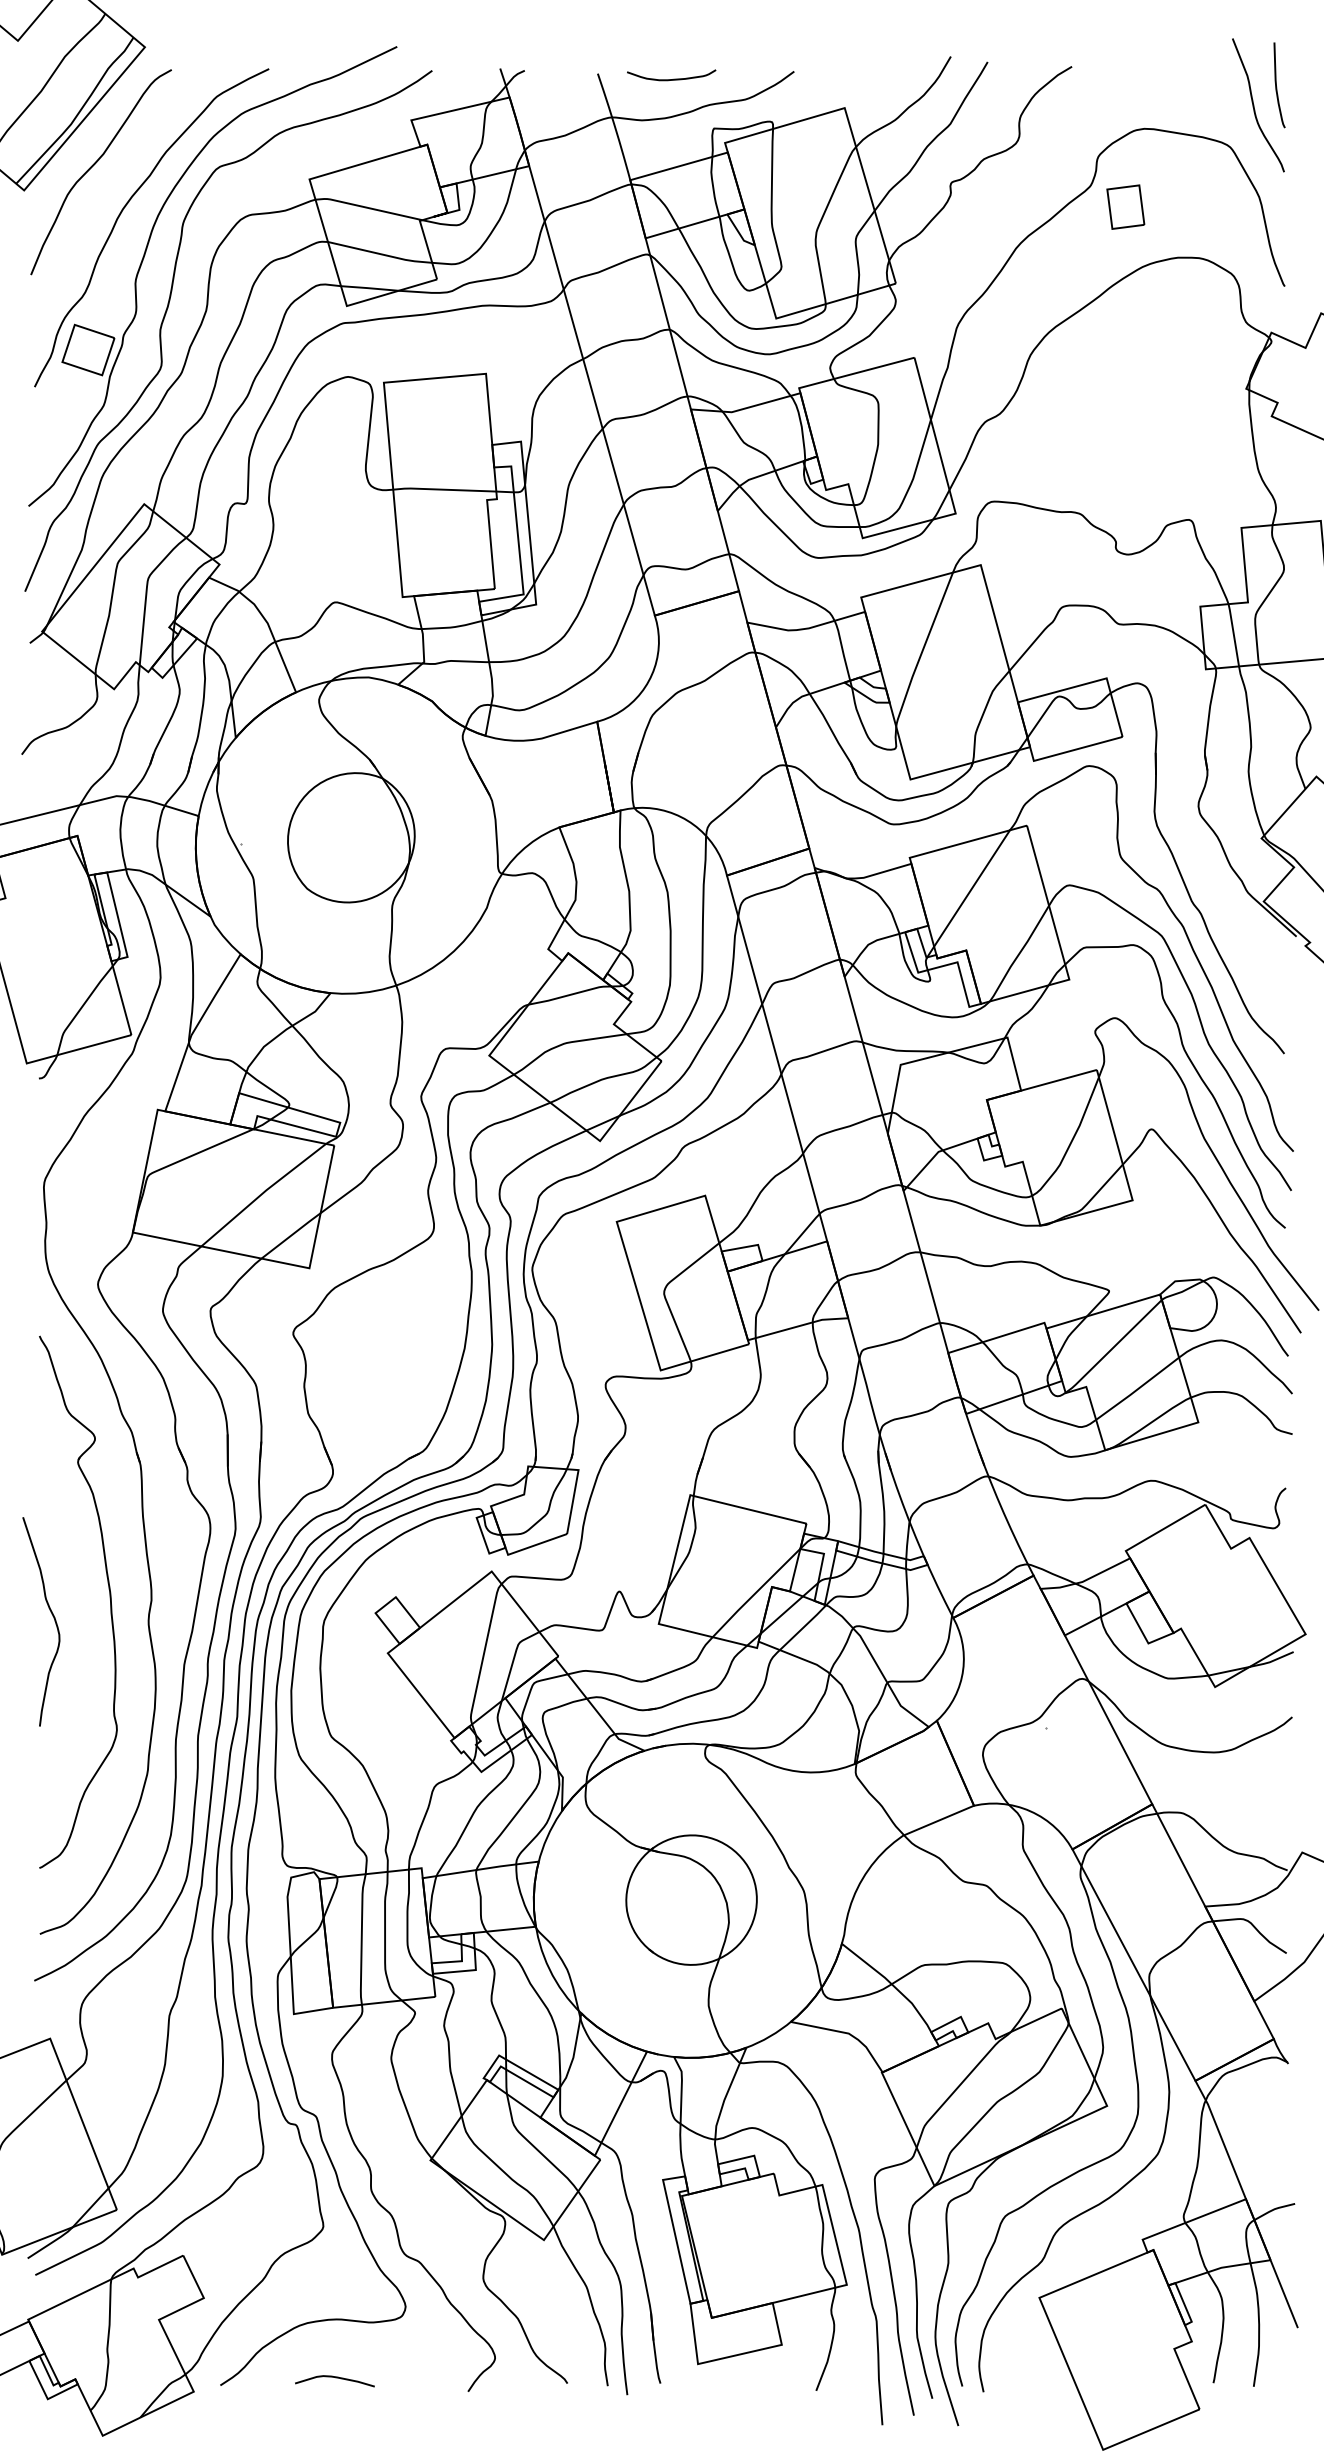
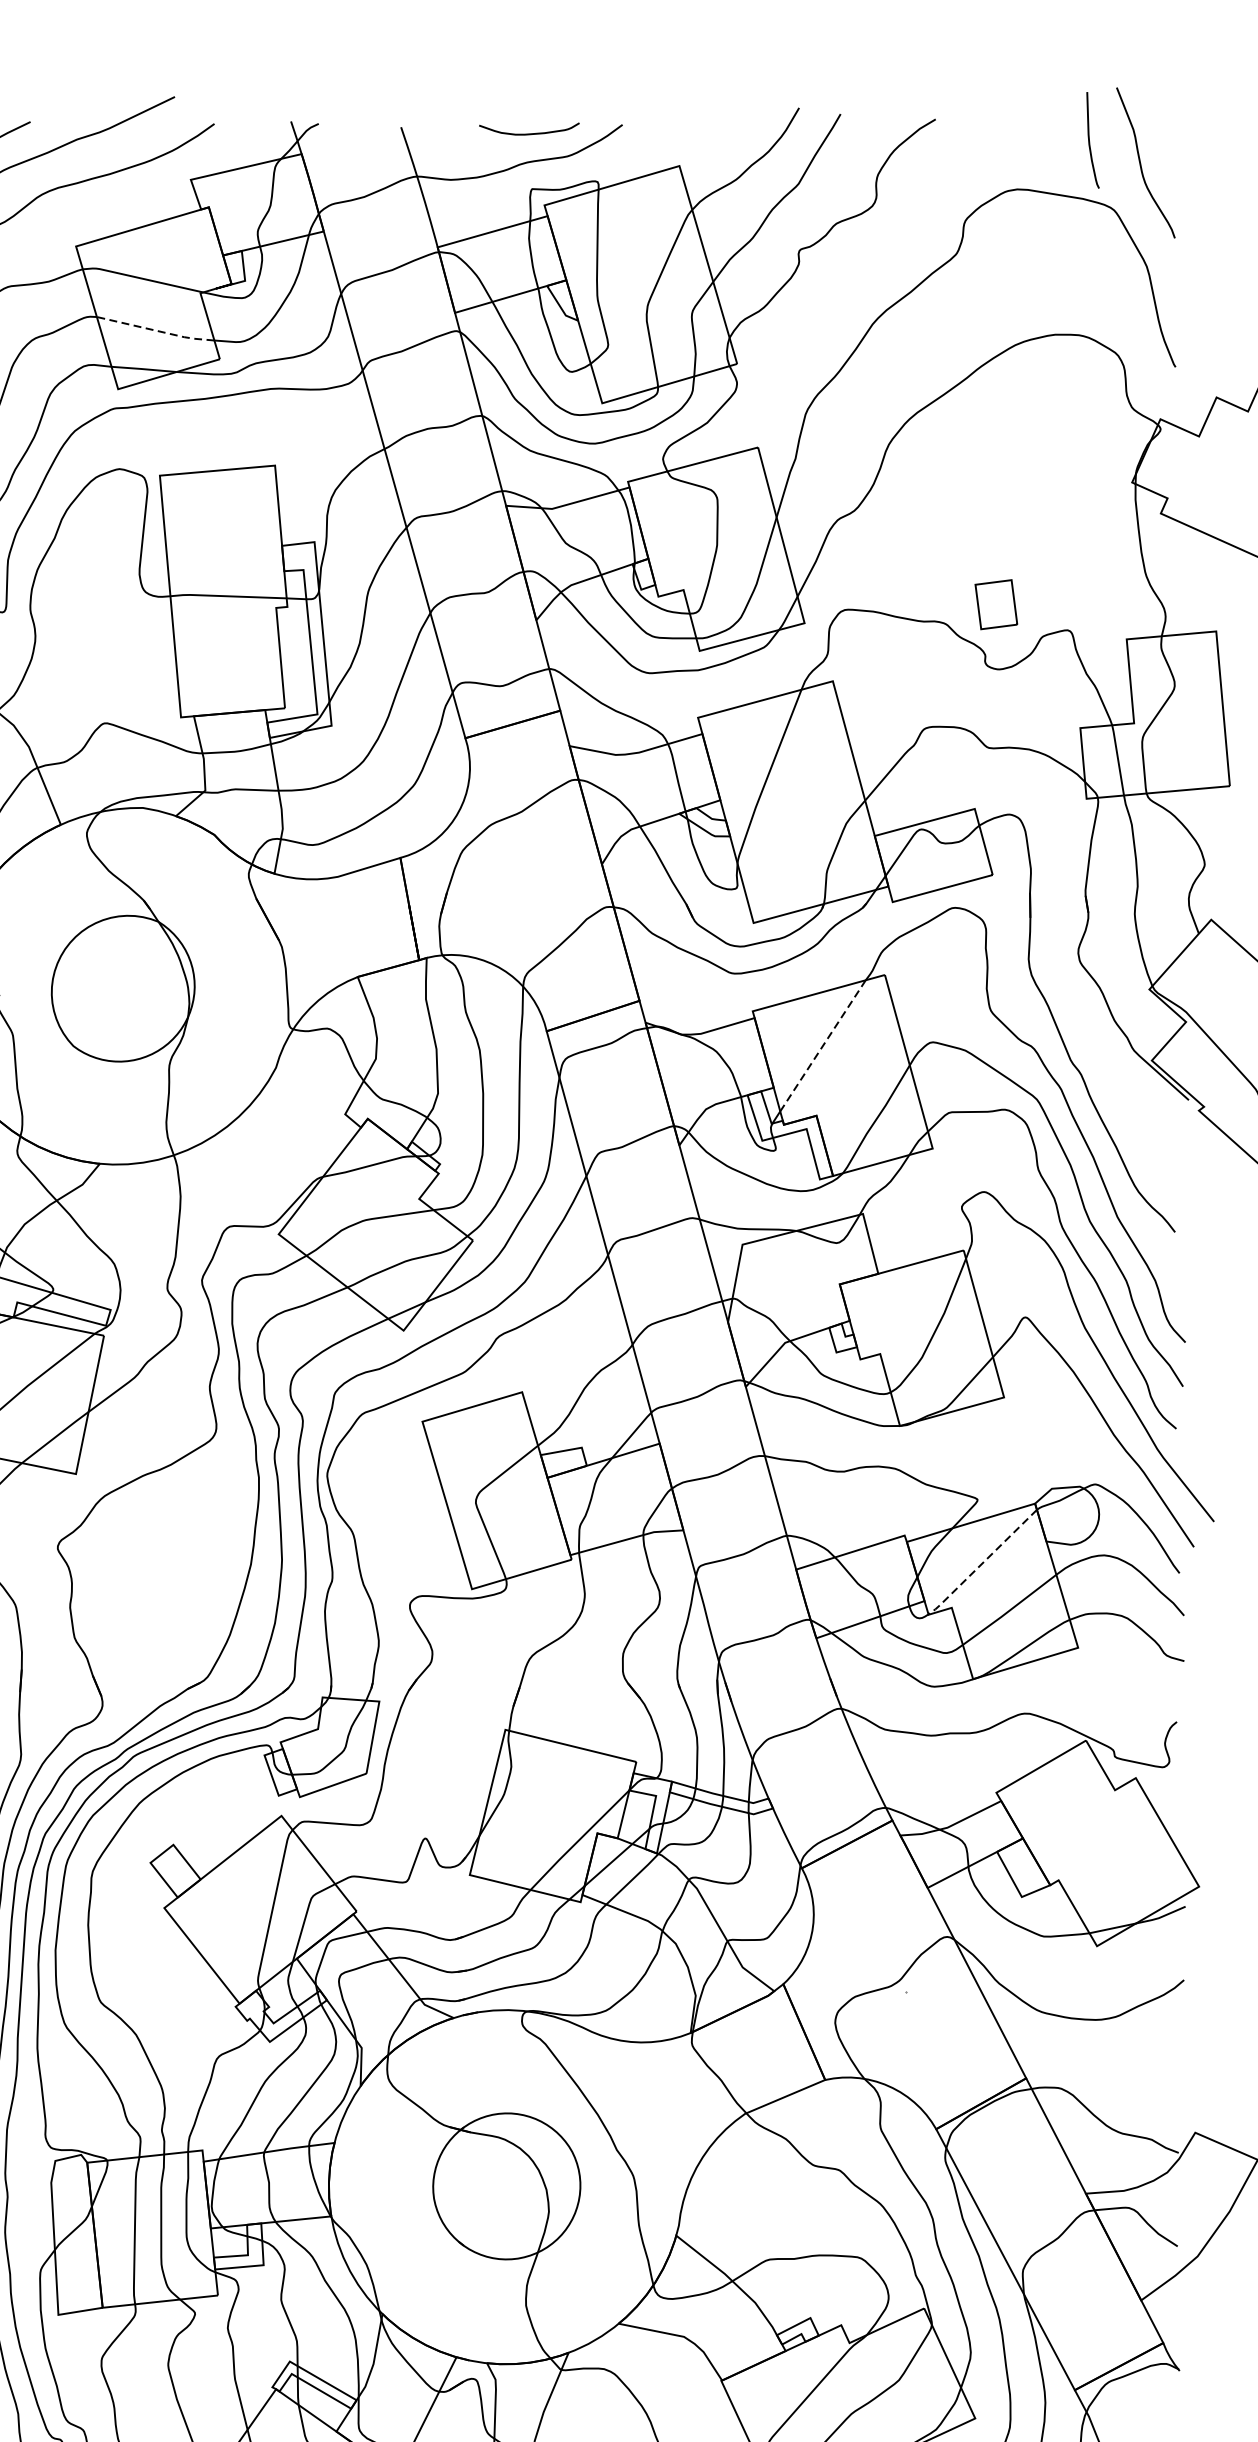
curve: (673, 78) -> (531, 132), moved
curve: (1277, 87) -> (1090, 142), moved
part: (1125, 206) -> (996, 603), moved
line: (381, 254) -> (157, 331), solid -> dashed
line: (971, 888) -> (822, 1045), solid -> dashed
line: (1112, 1348) -> (981, 1564), solid -> dashed

